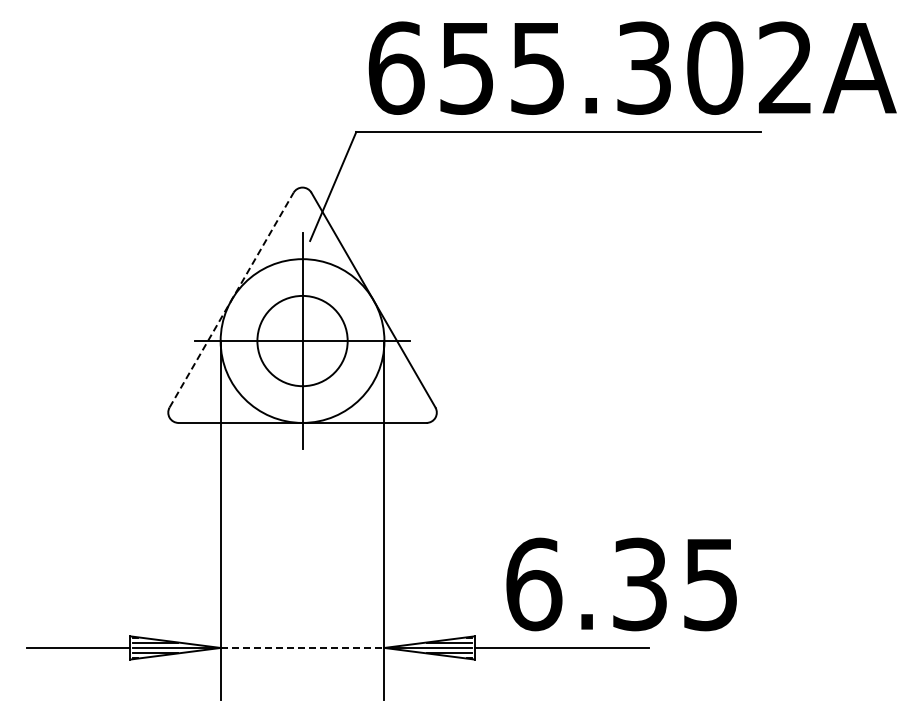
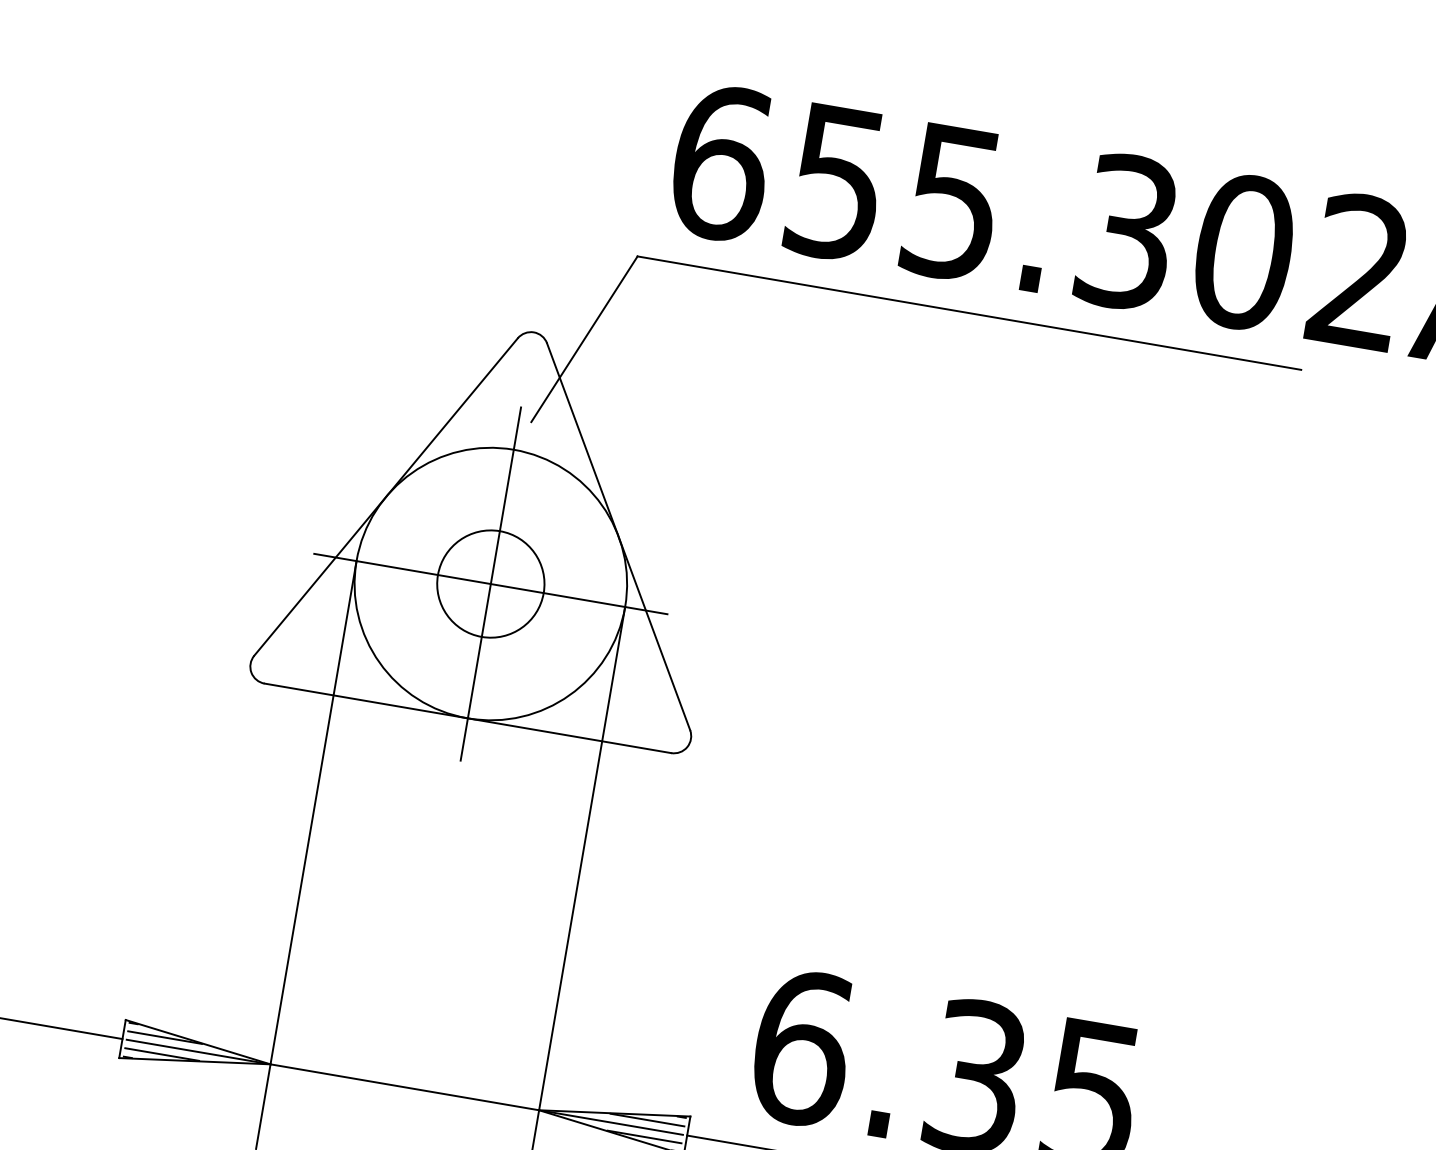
line: (231, 300) -> (385, 497), dashed -> solid
circle: (302, 340) -> (490, 583), size x0.71
line: (302, 647) -> (404, 1086), dashed -> solid

